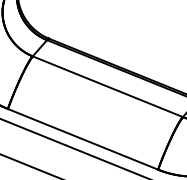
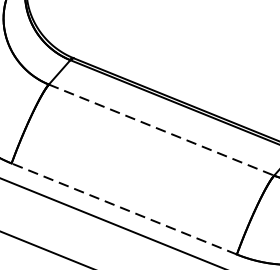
line: (108, 86) -> (162, 129), solid -> dashed
line: (83, 139) -> (125, 209), solid -> dashed

